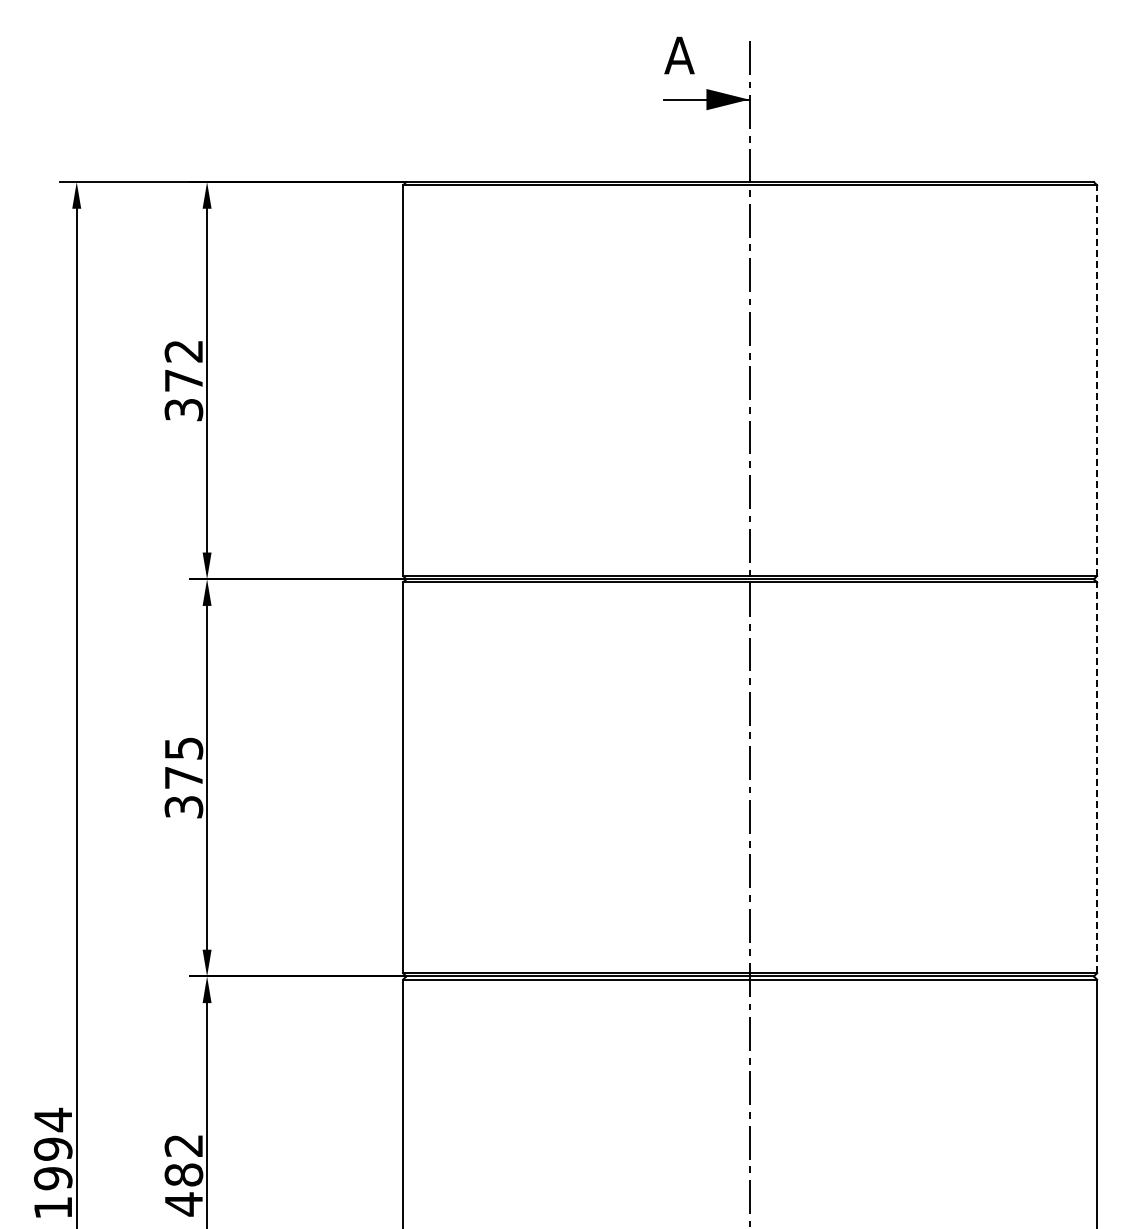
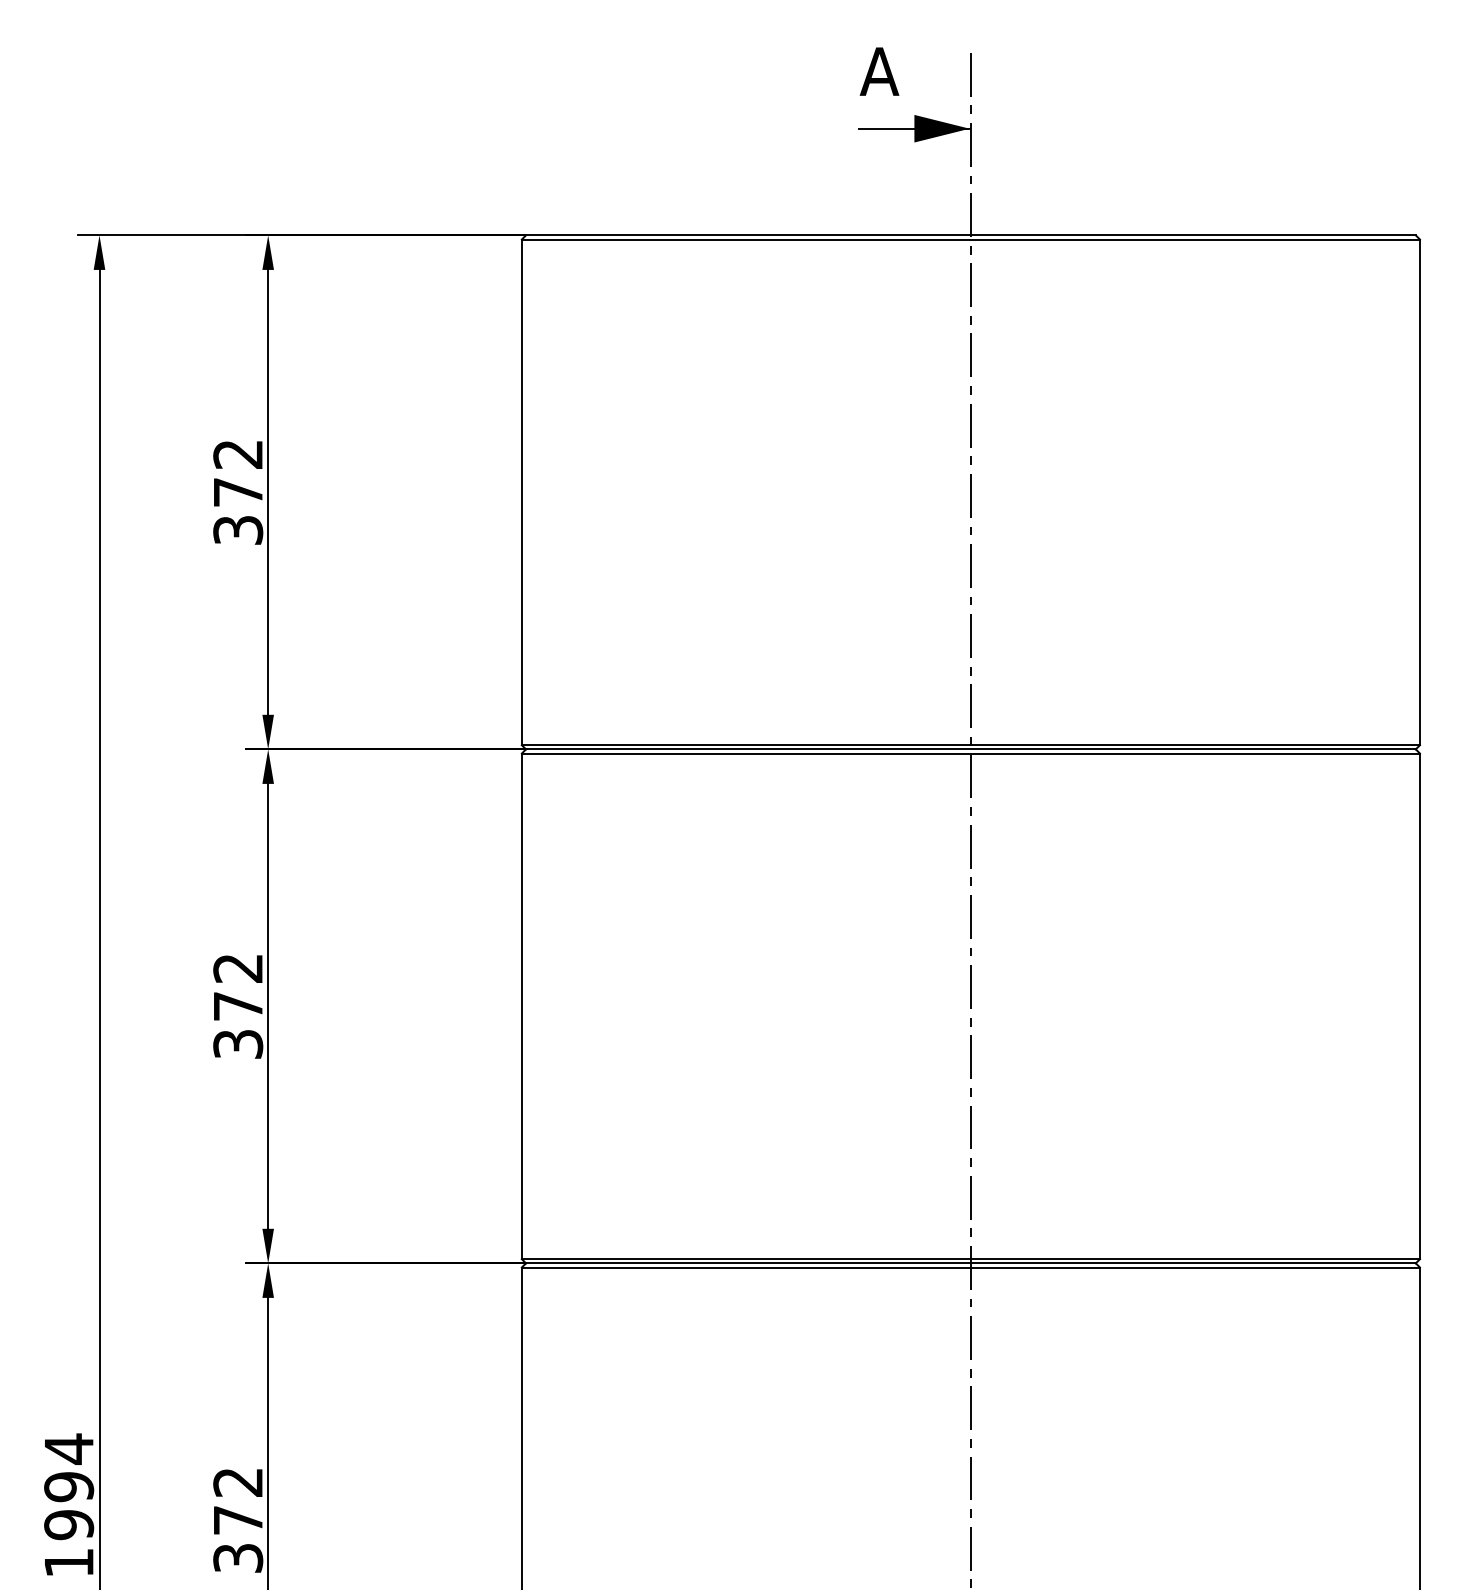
line: (1097, 380) -> (1420, 492), dashed -> solid
text: (183, 748) -> (237, 968), 375 -> 372
line: (1097, 777) -> (1420, 1005), dashed -> solid
text: (183, 1189) -> (237, 1539), 482 -> 372

